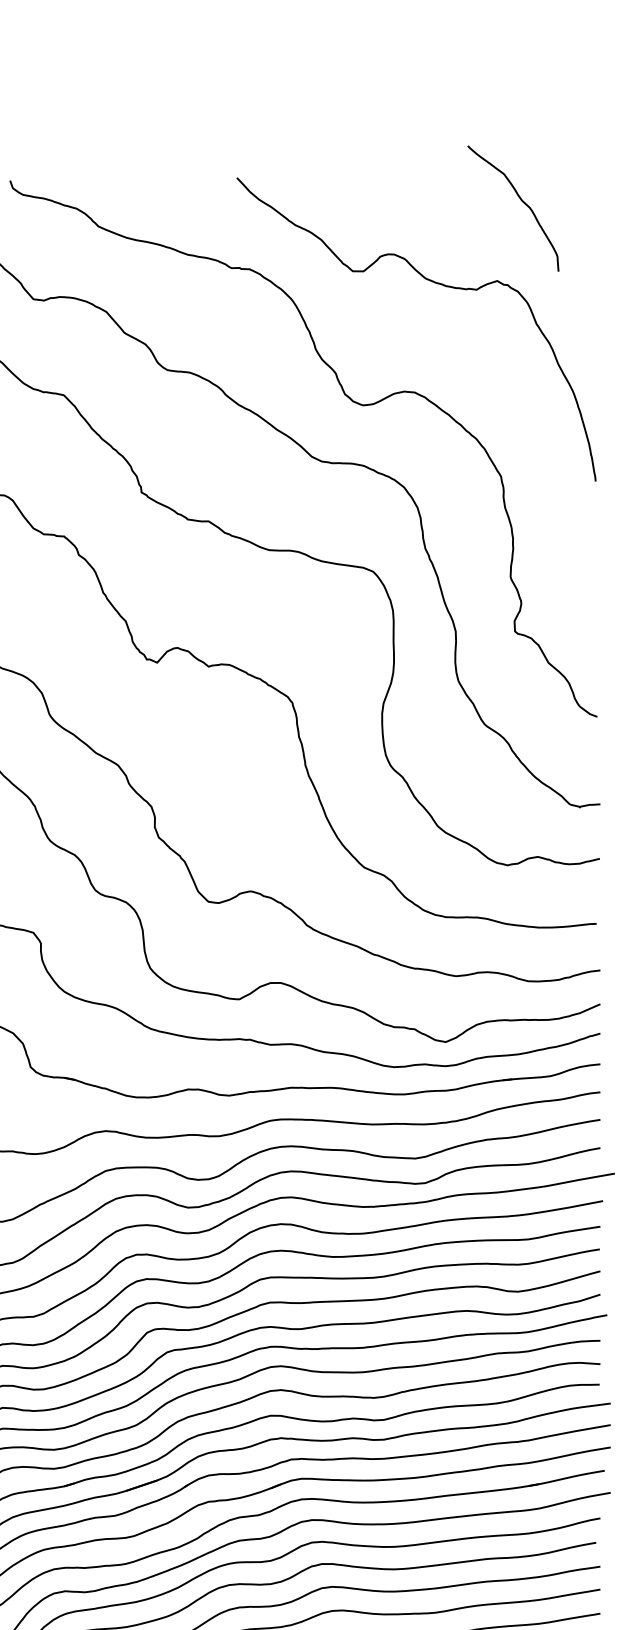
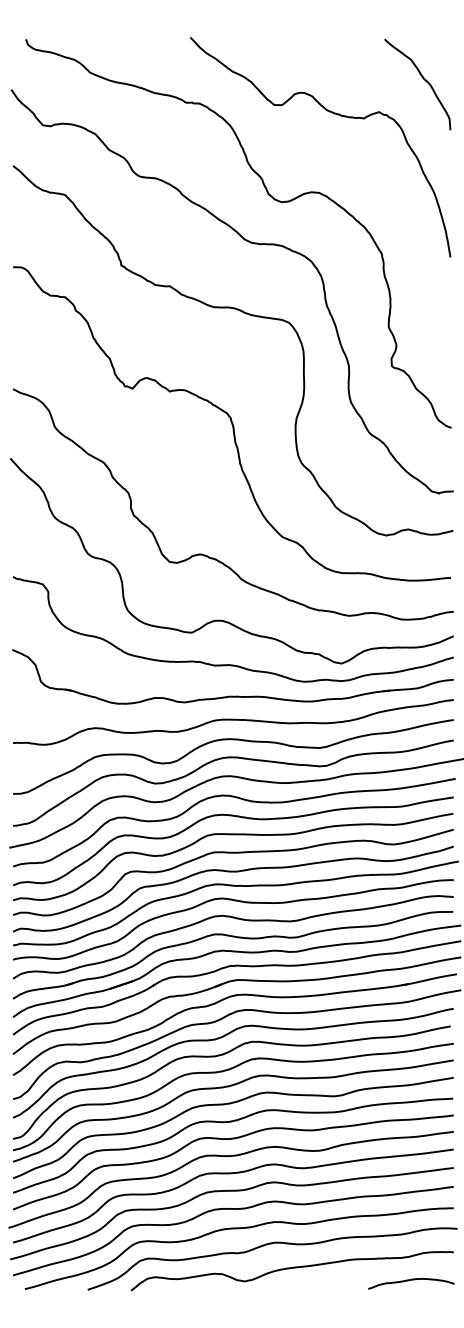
curve: (520, 200) -> (422, 78), moved

